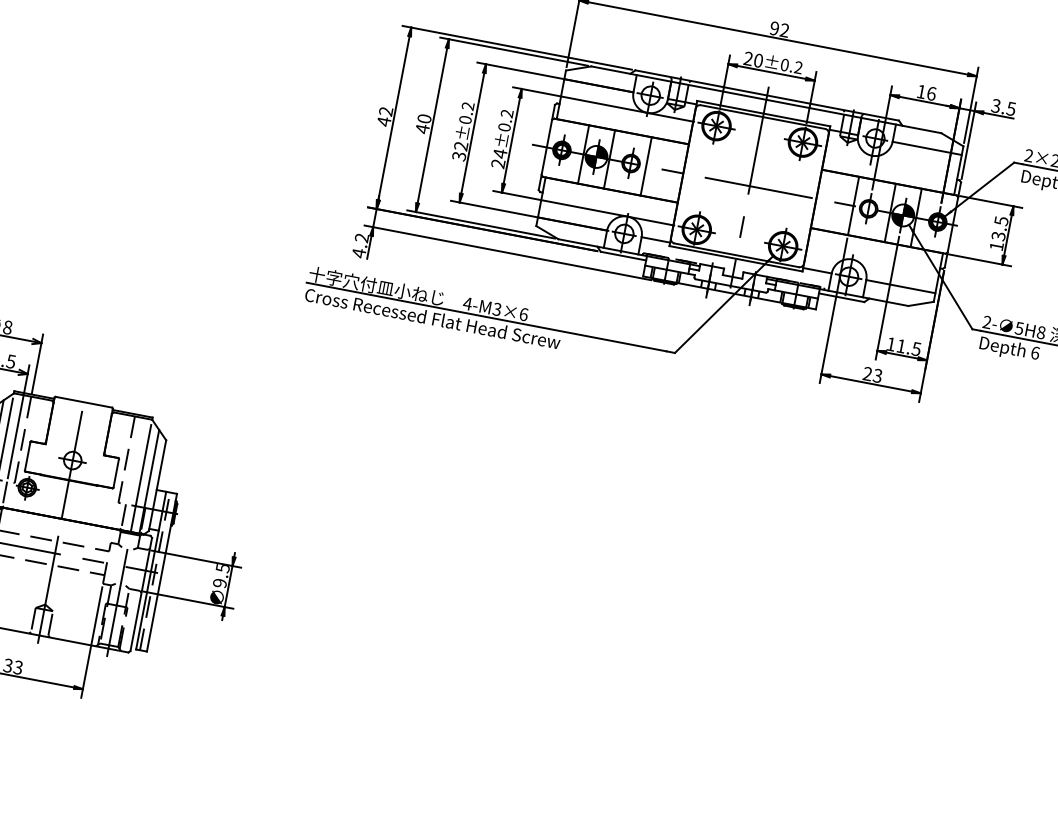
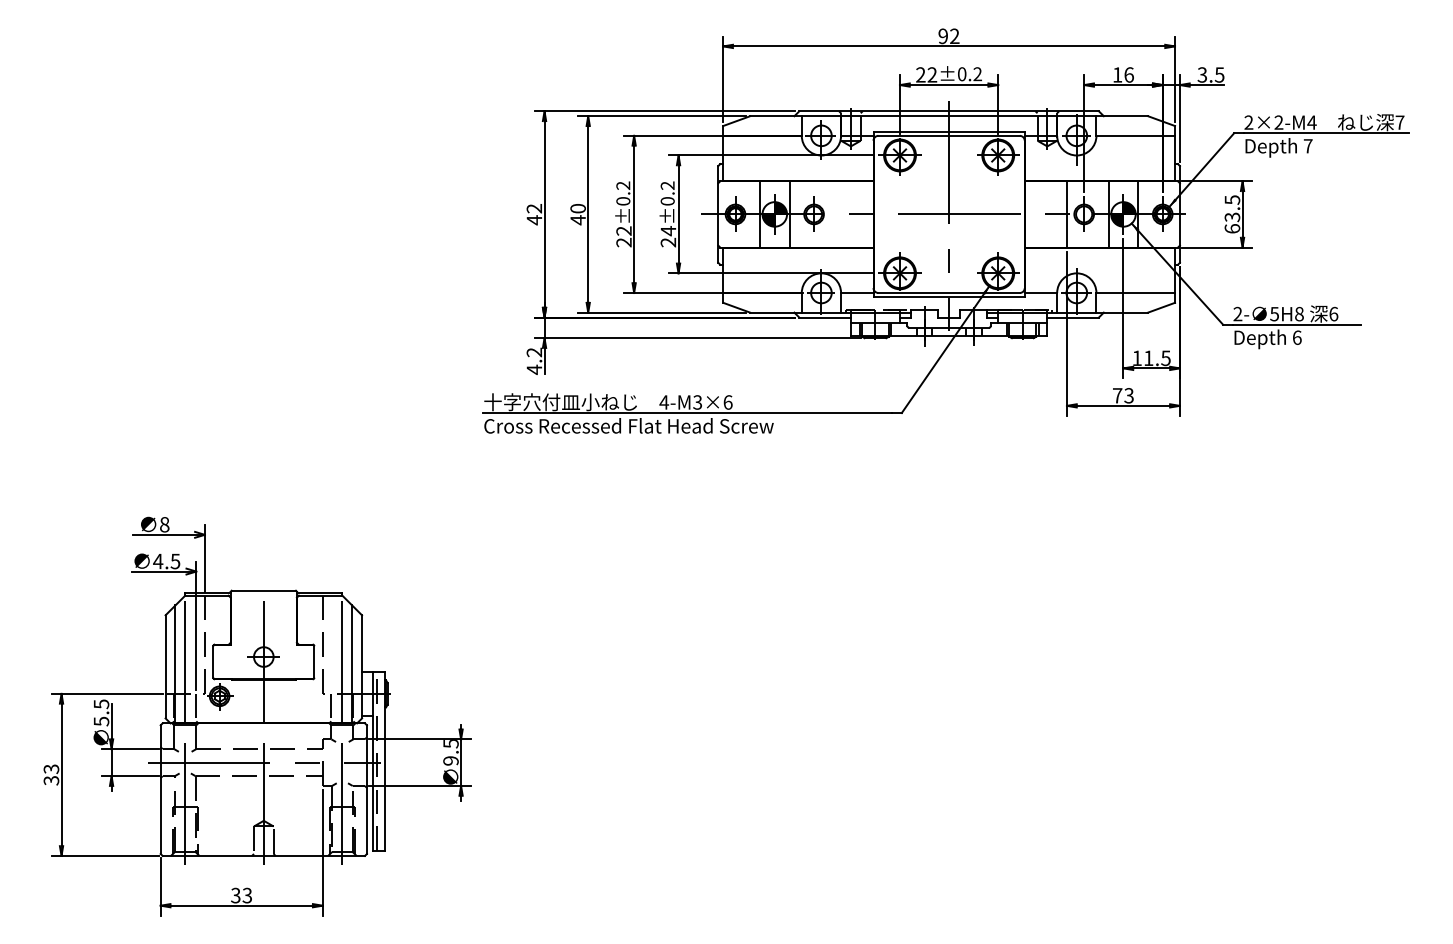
text: (758, 60) -> (932, 74), 20 -> 22
text: (458, 156) -> (623, 242), 32 -> 22
line: (646, 166) -> (831, 214), removed
text: (996, 246) -> (1232, 228), 13.5 -> 63.5
text: (867, 373) -> (1117, 395), 23 -> 73

